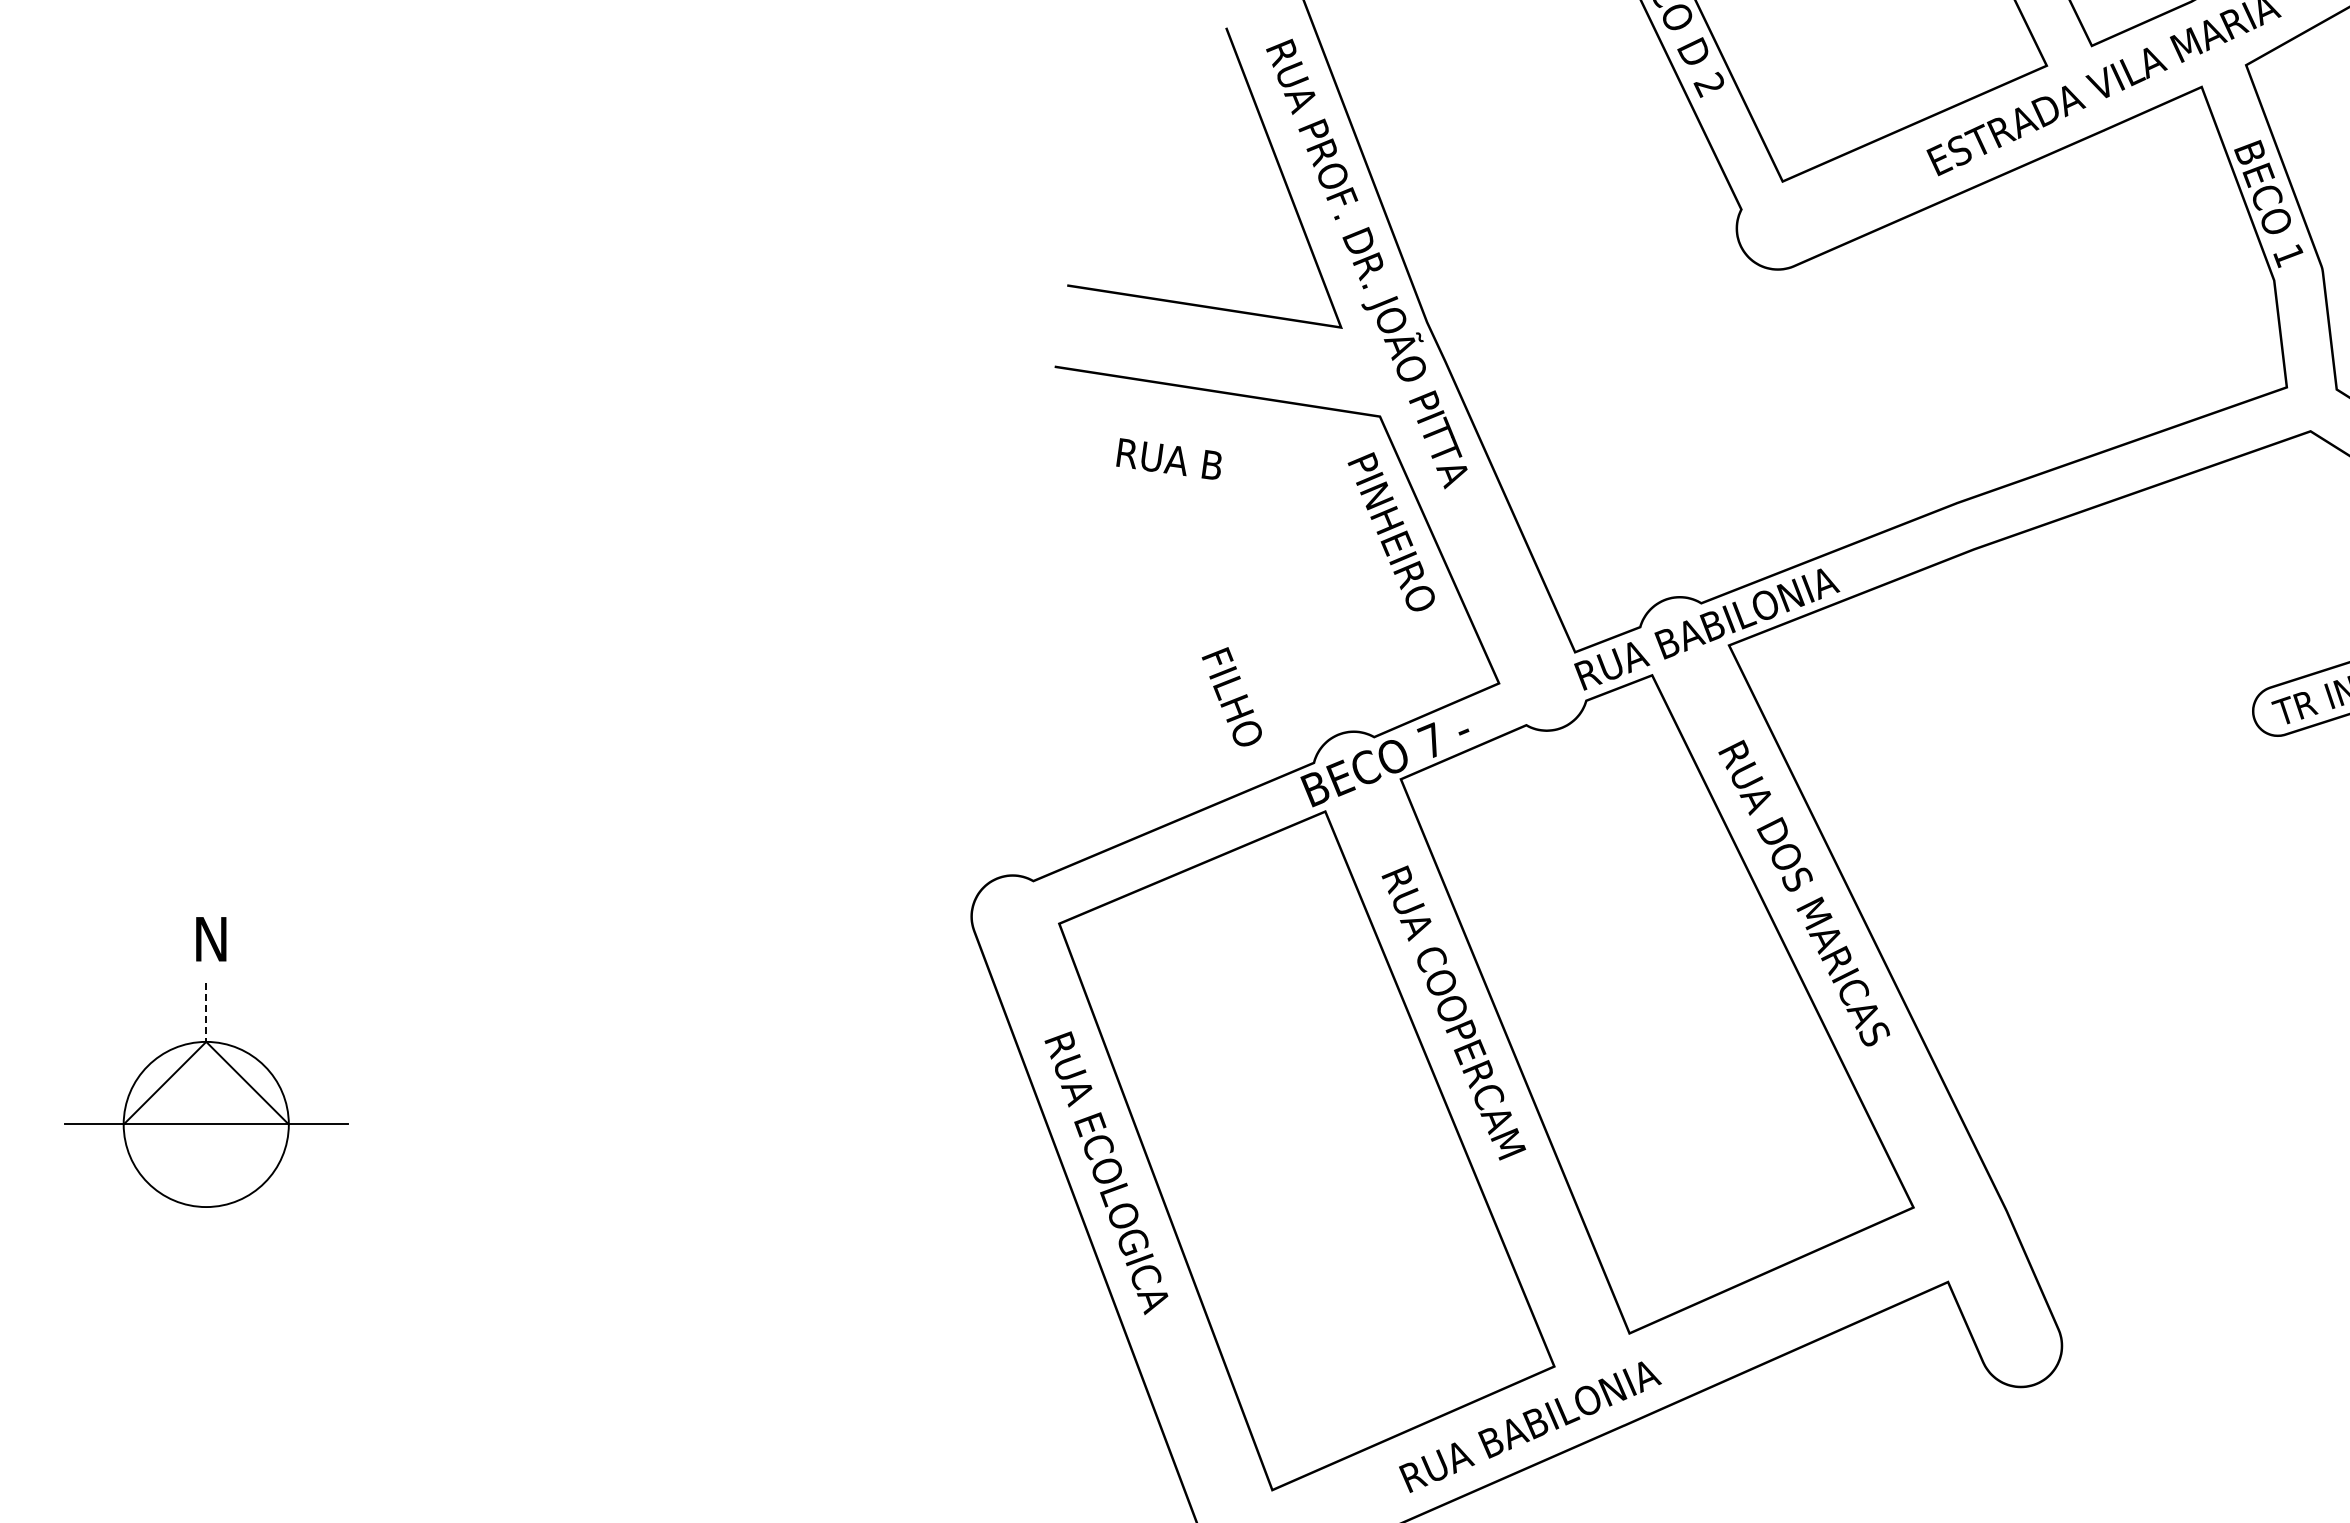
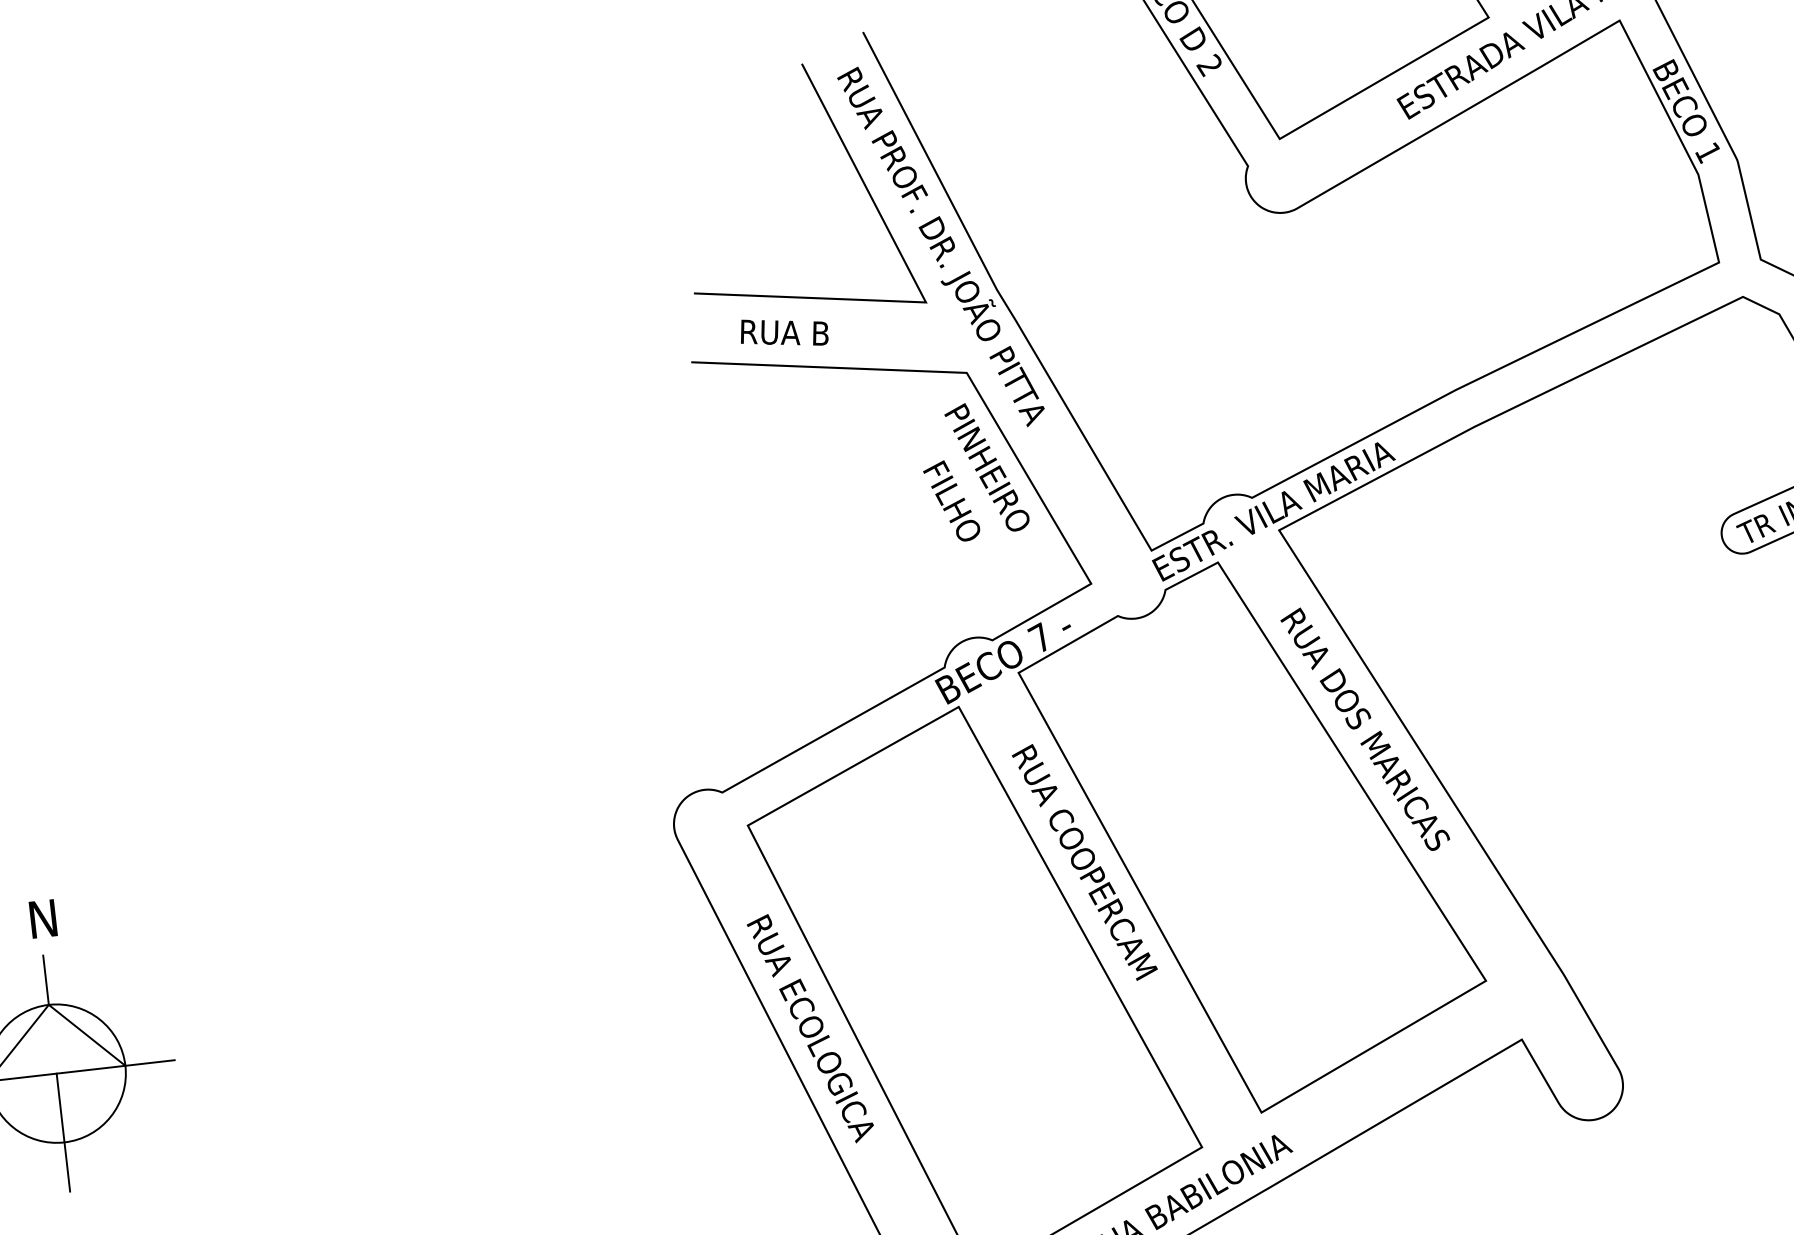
text: (1168, 458) -> (783, 332), moved
text: (1729, 621) -> (1277, 510), RUA BABILONIA -> ESTR. VILA MARIA
text: (1231, 696) -> (951, 501), moved
line: (206, 1012) -> (46, 980), dashed -> solid
line: (206, 1195) -> (63, 1132), added

